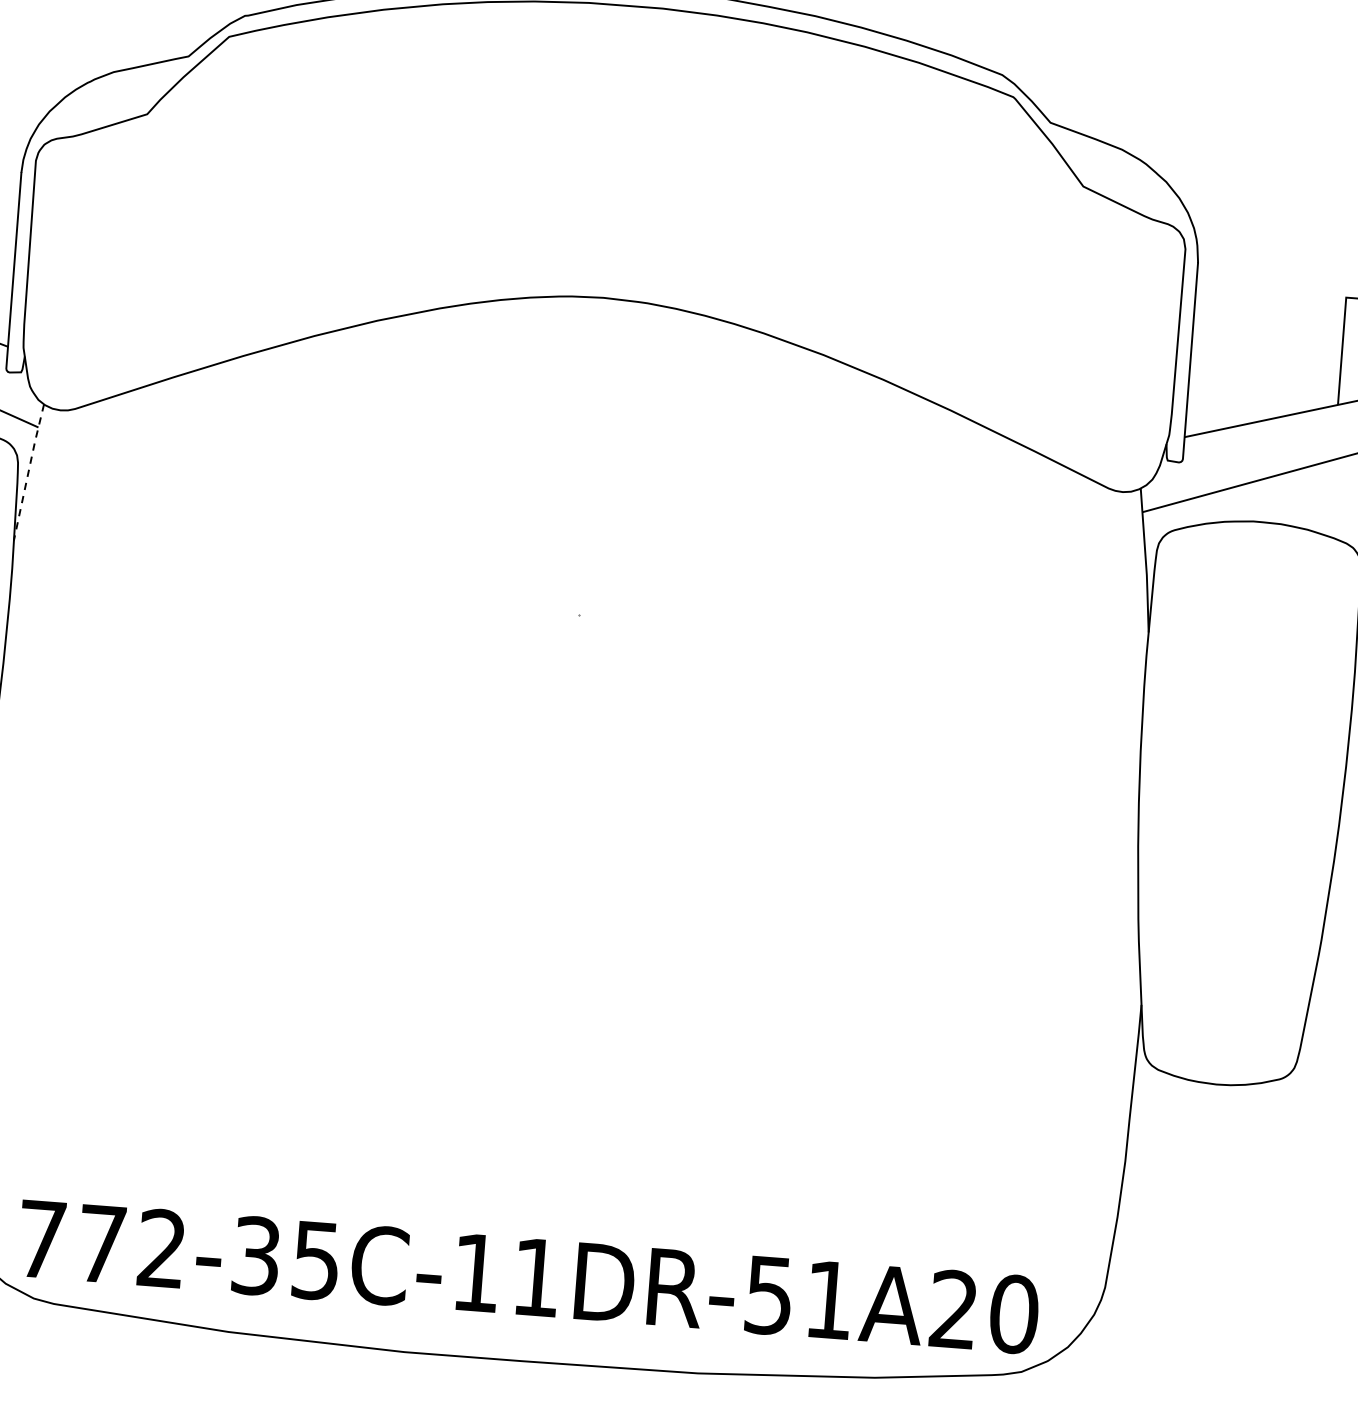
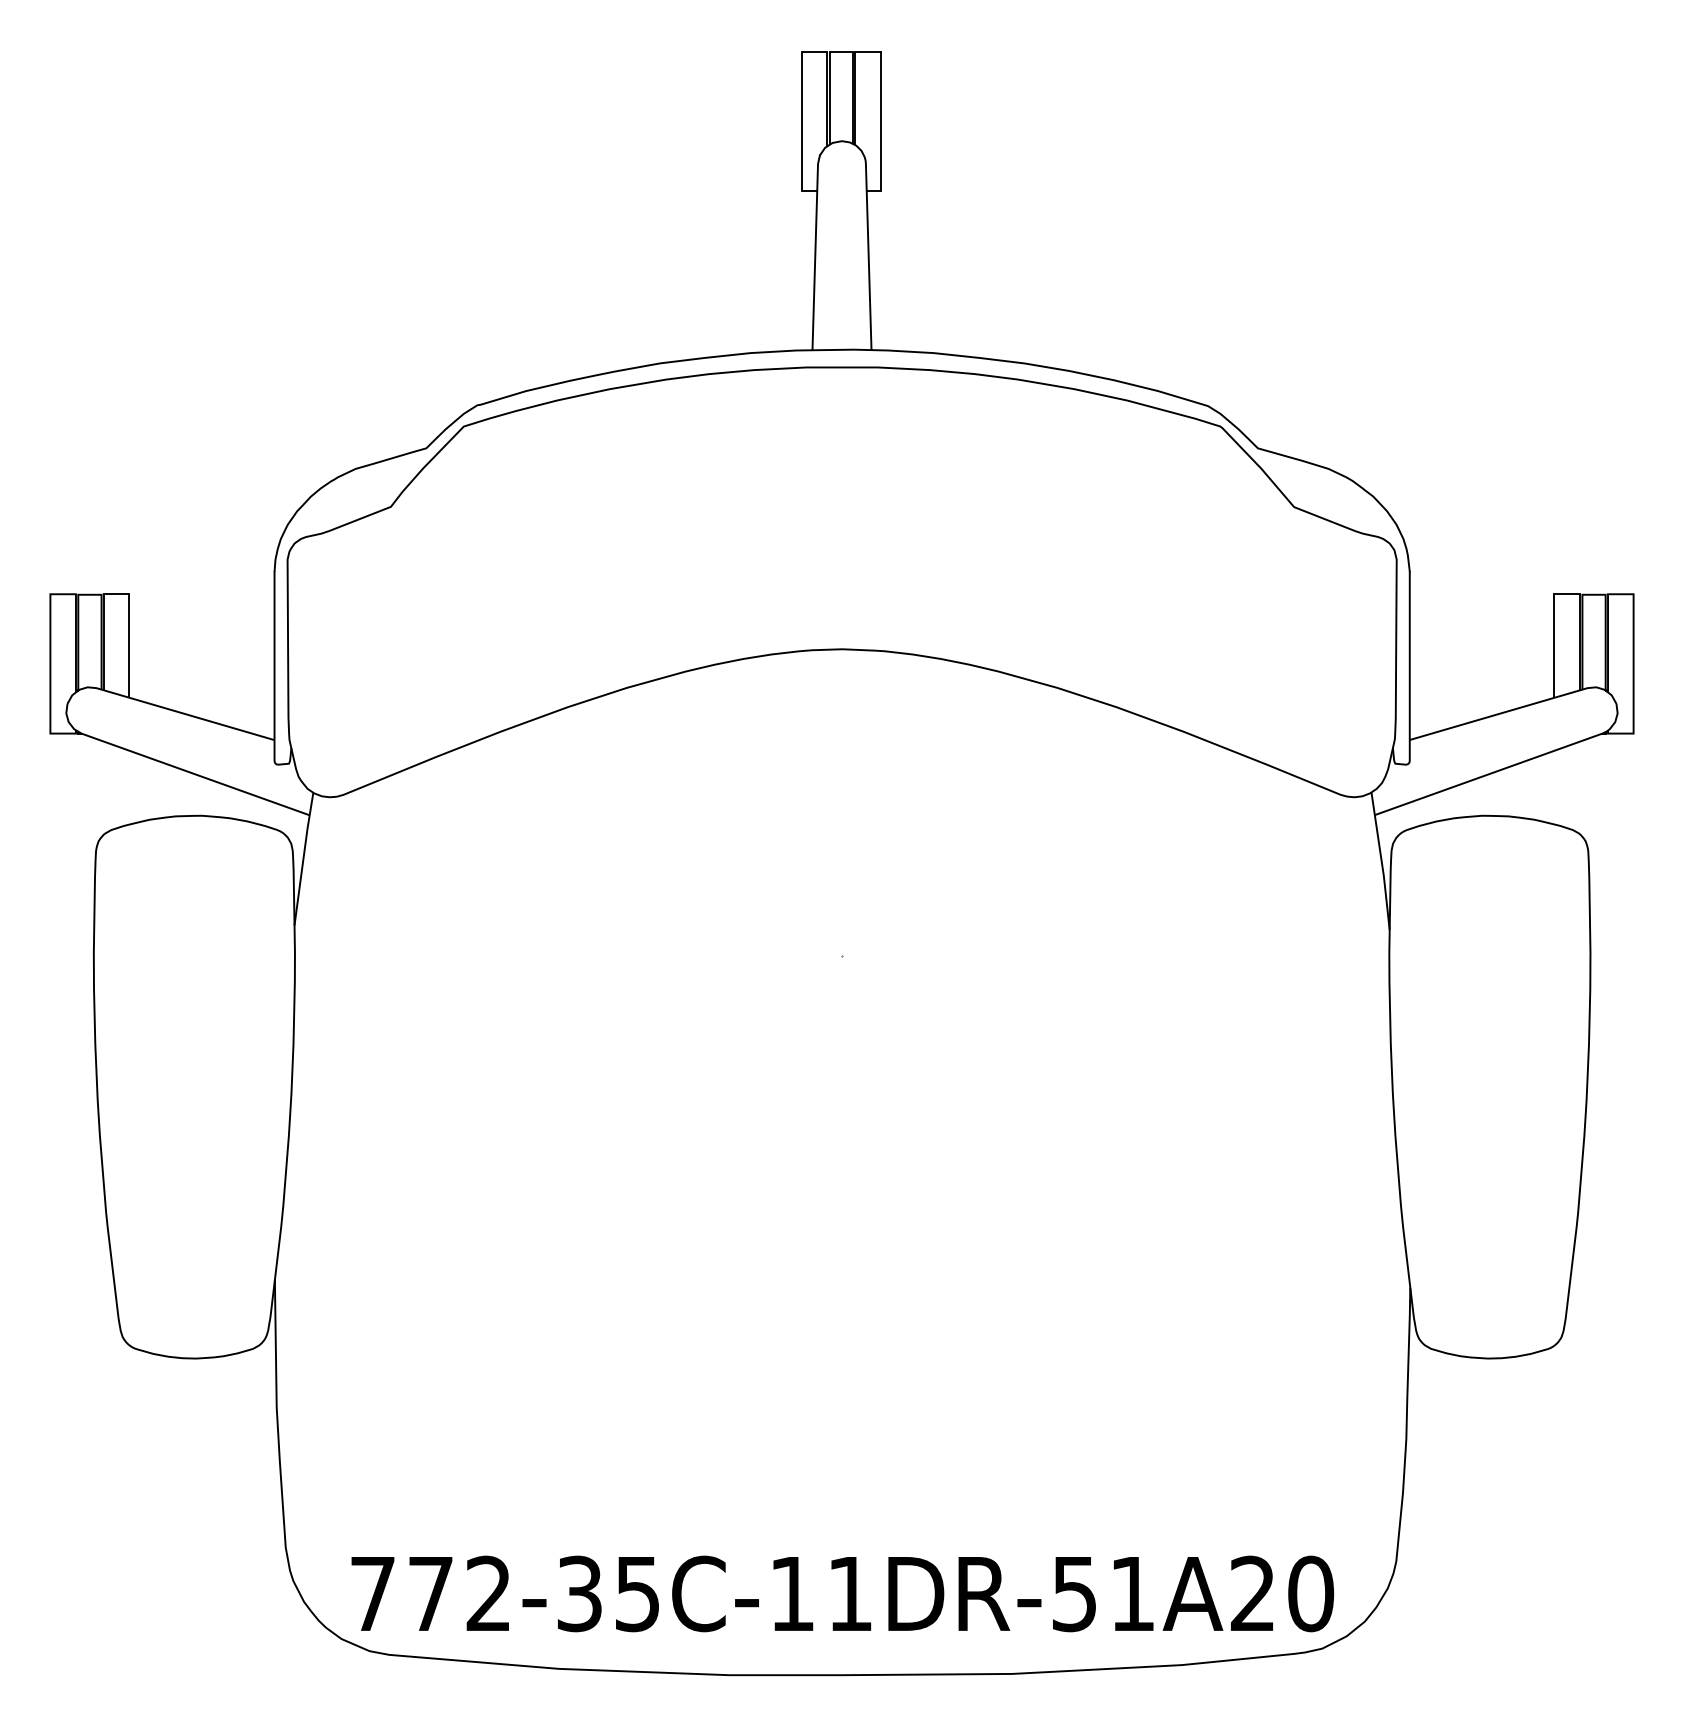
line: (28, 471) -> (303, 858), dashed -> solid

